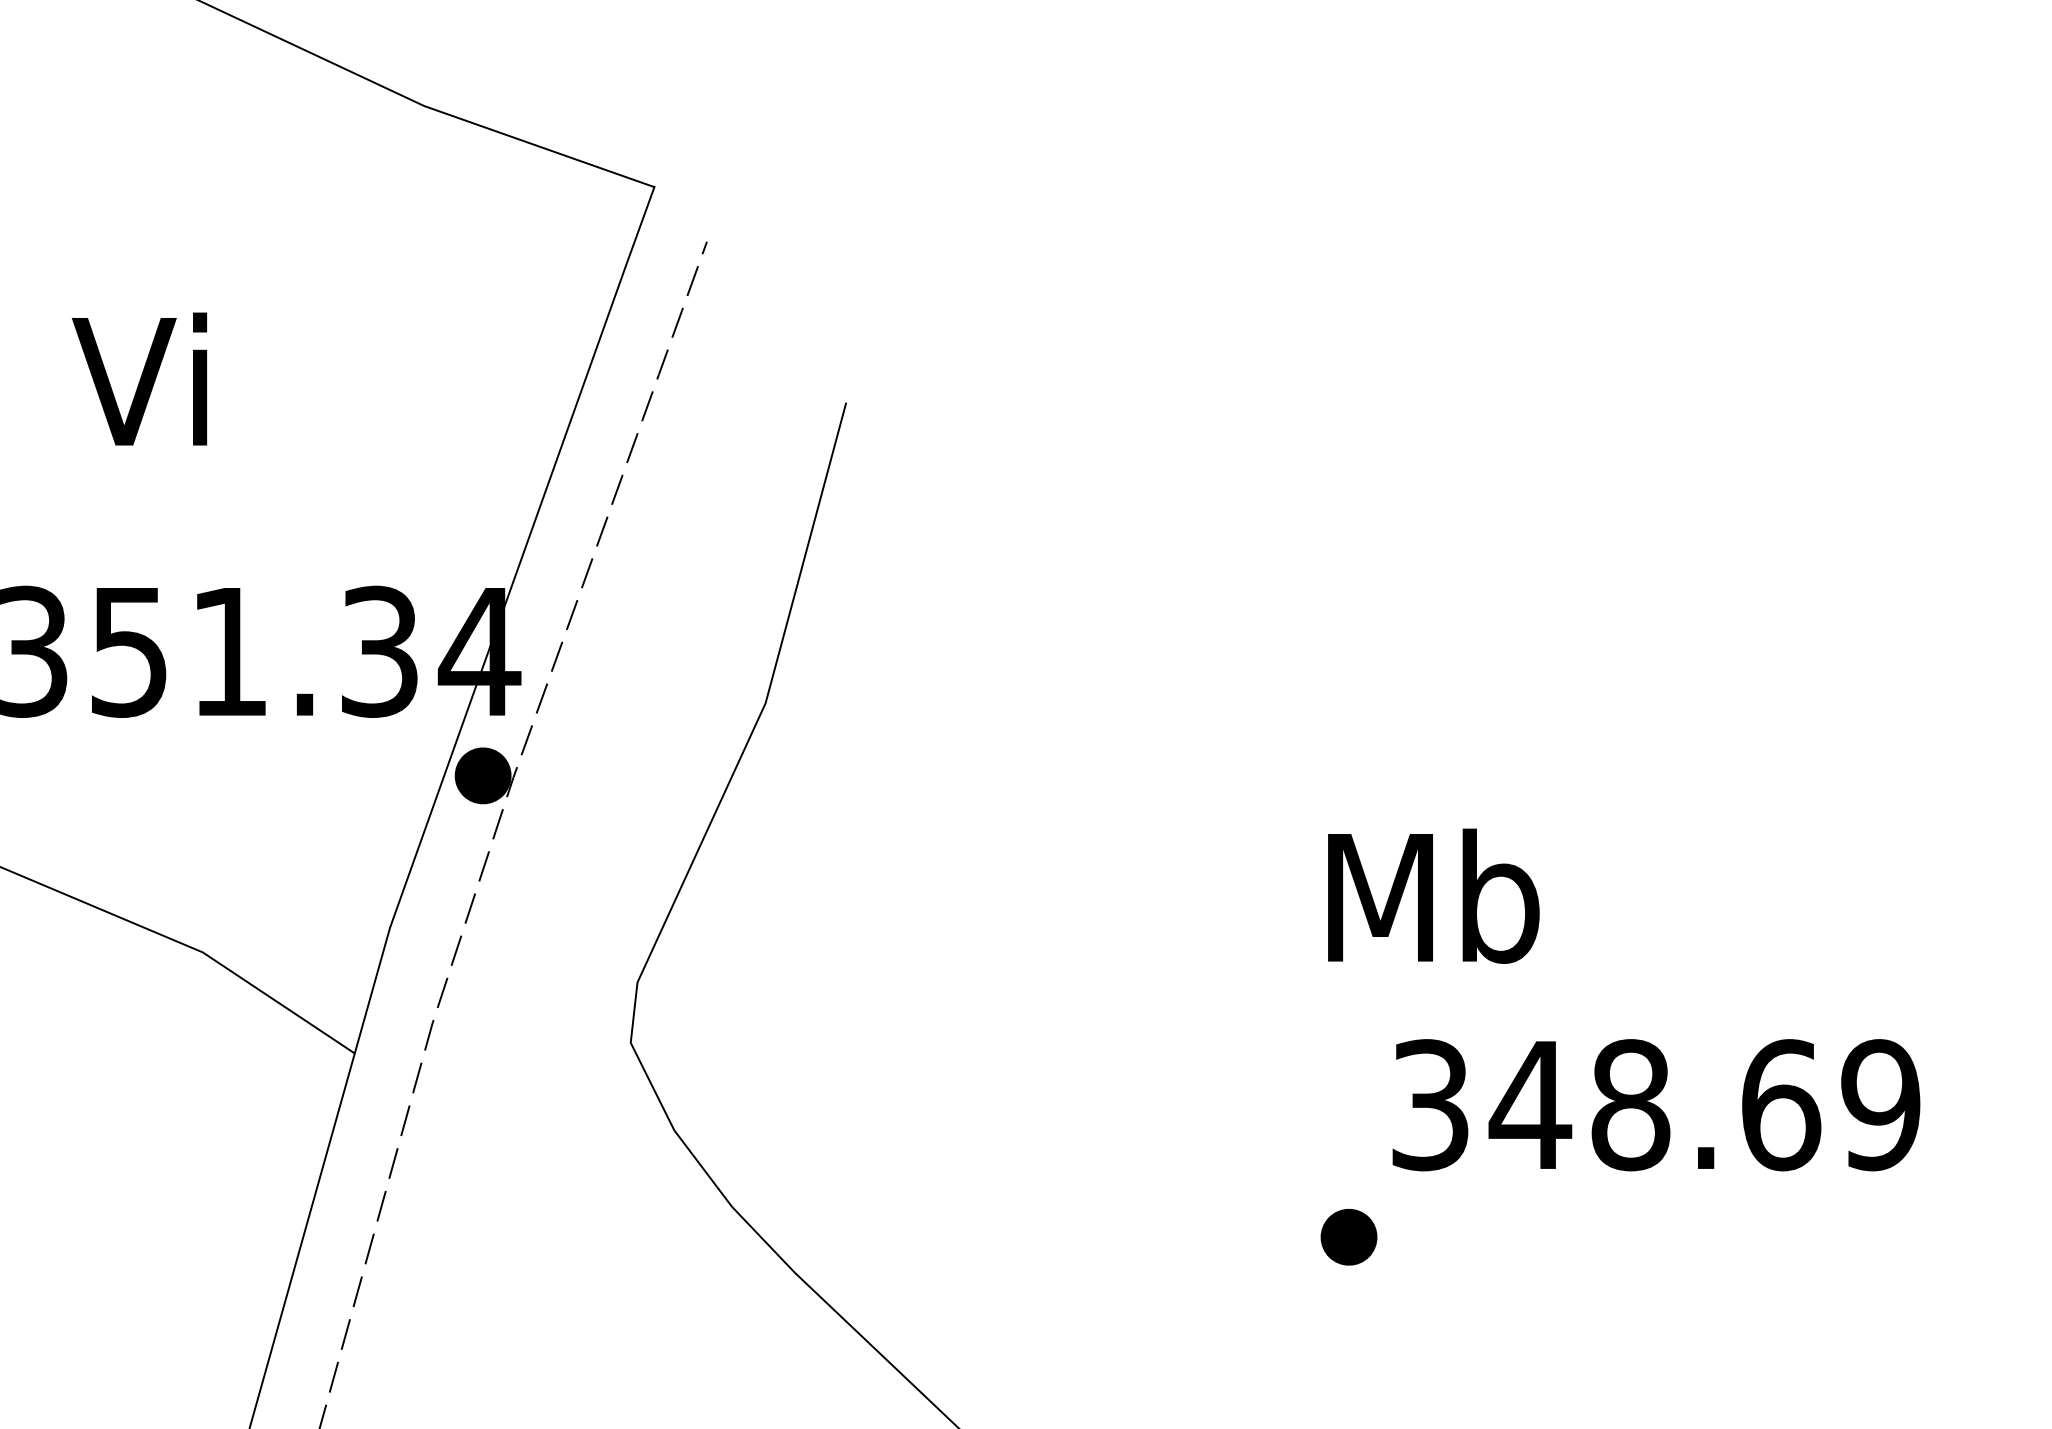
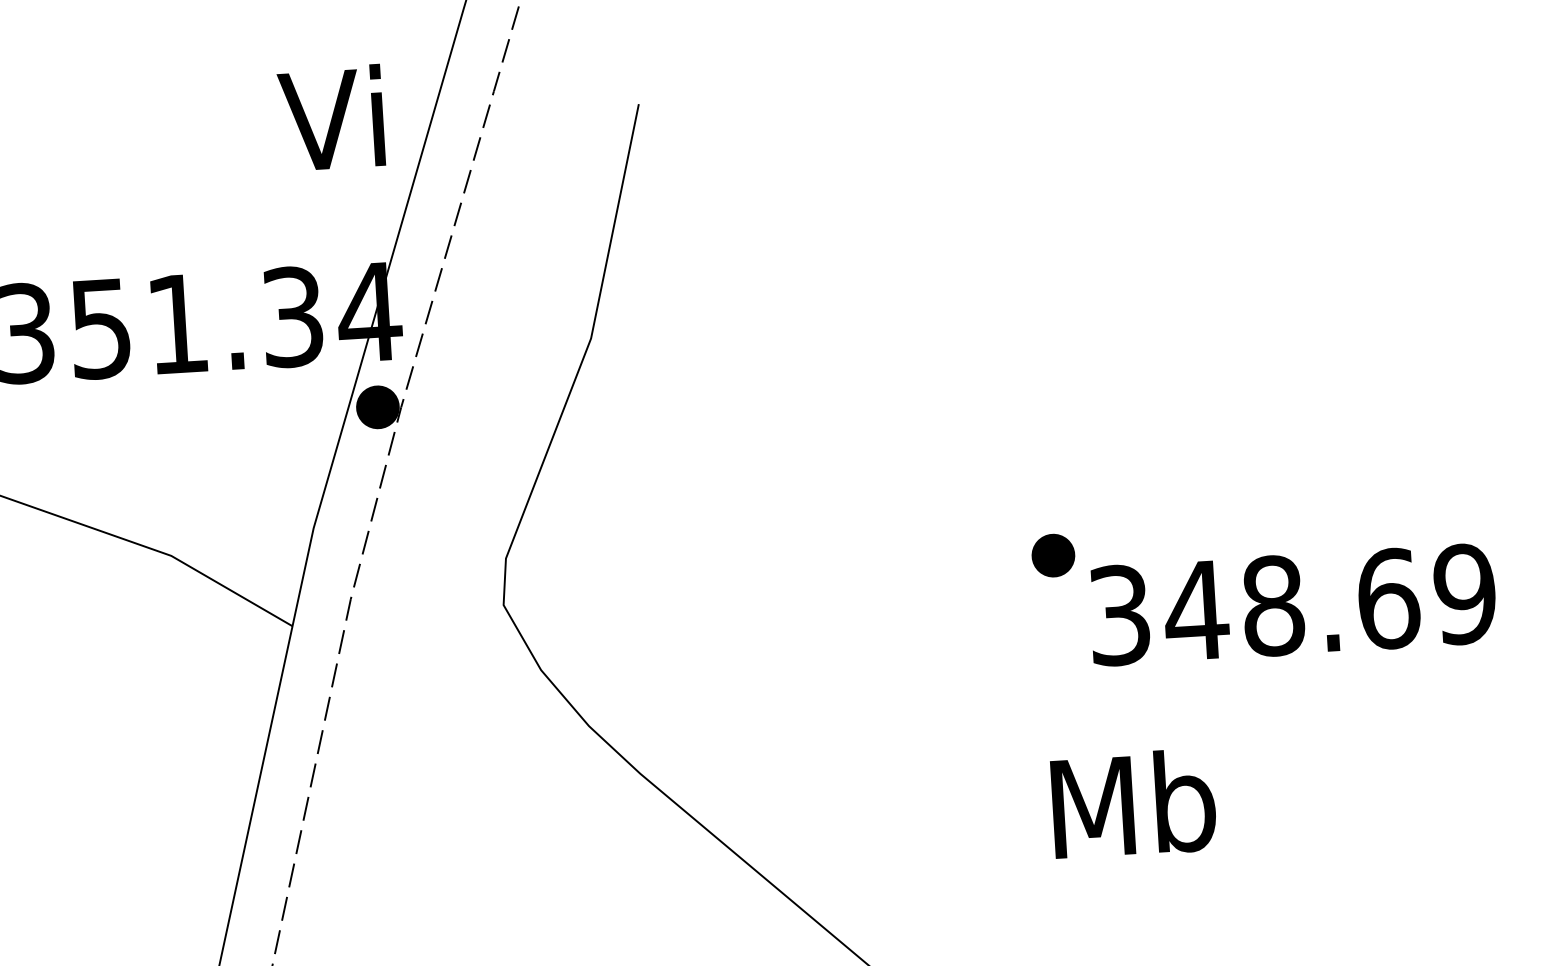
text: (139, 378) -> (331, 117), moved
text: (1433, 895) -> (1133, 803), moved
part: (1348, 1237) -> (1053, 555), moved

